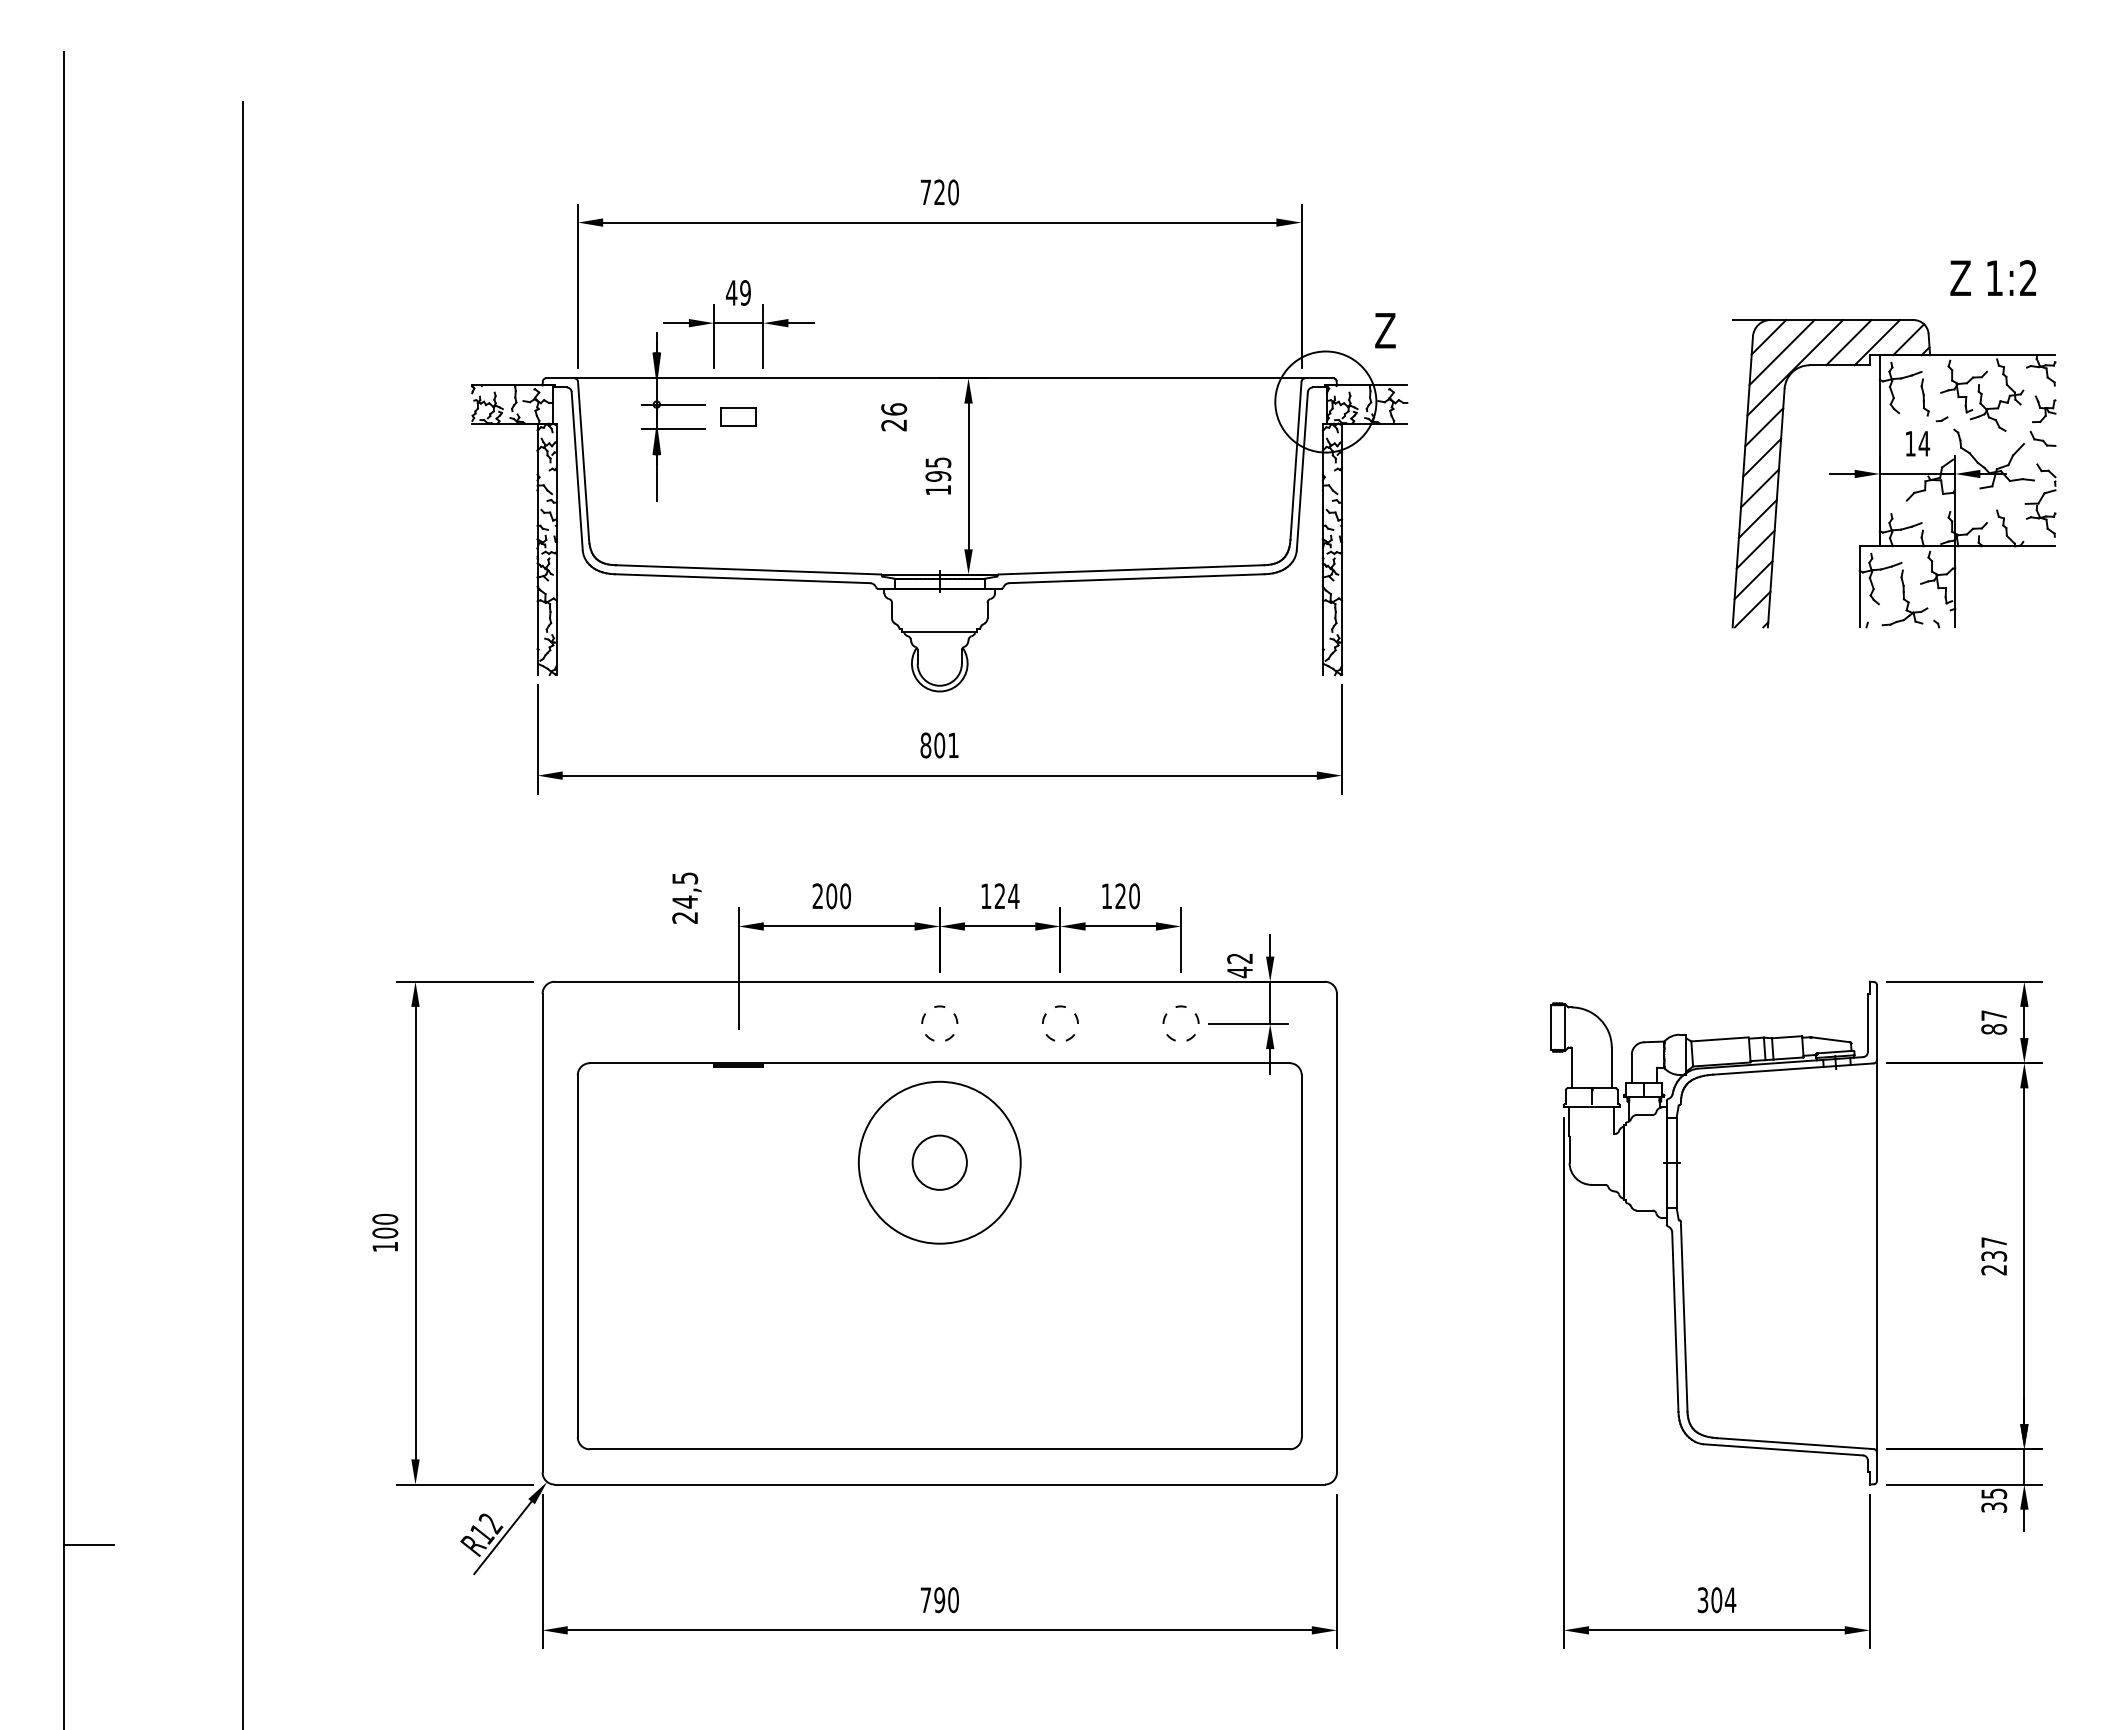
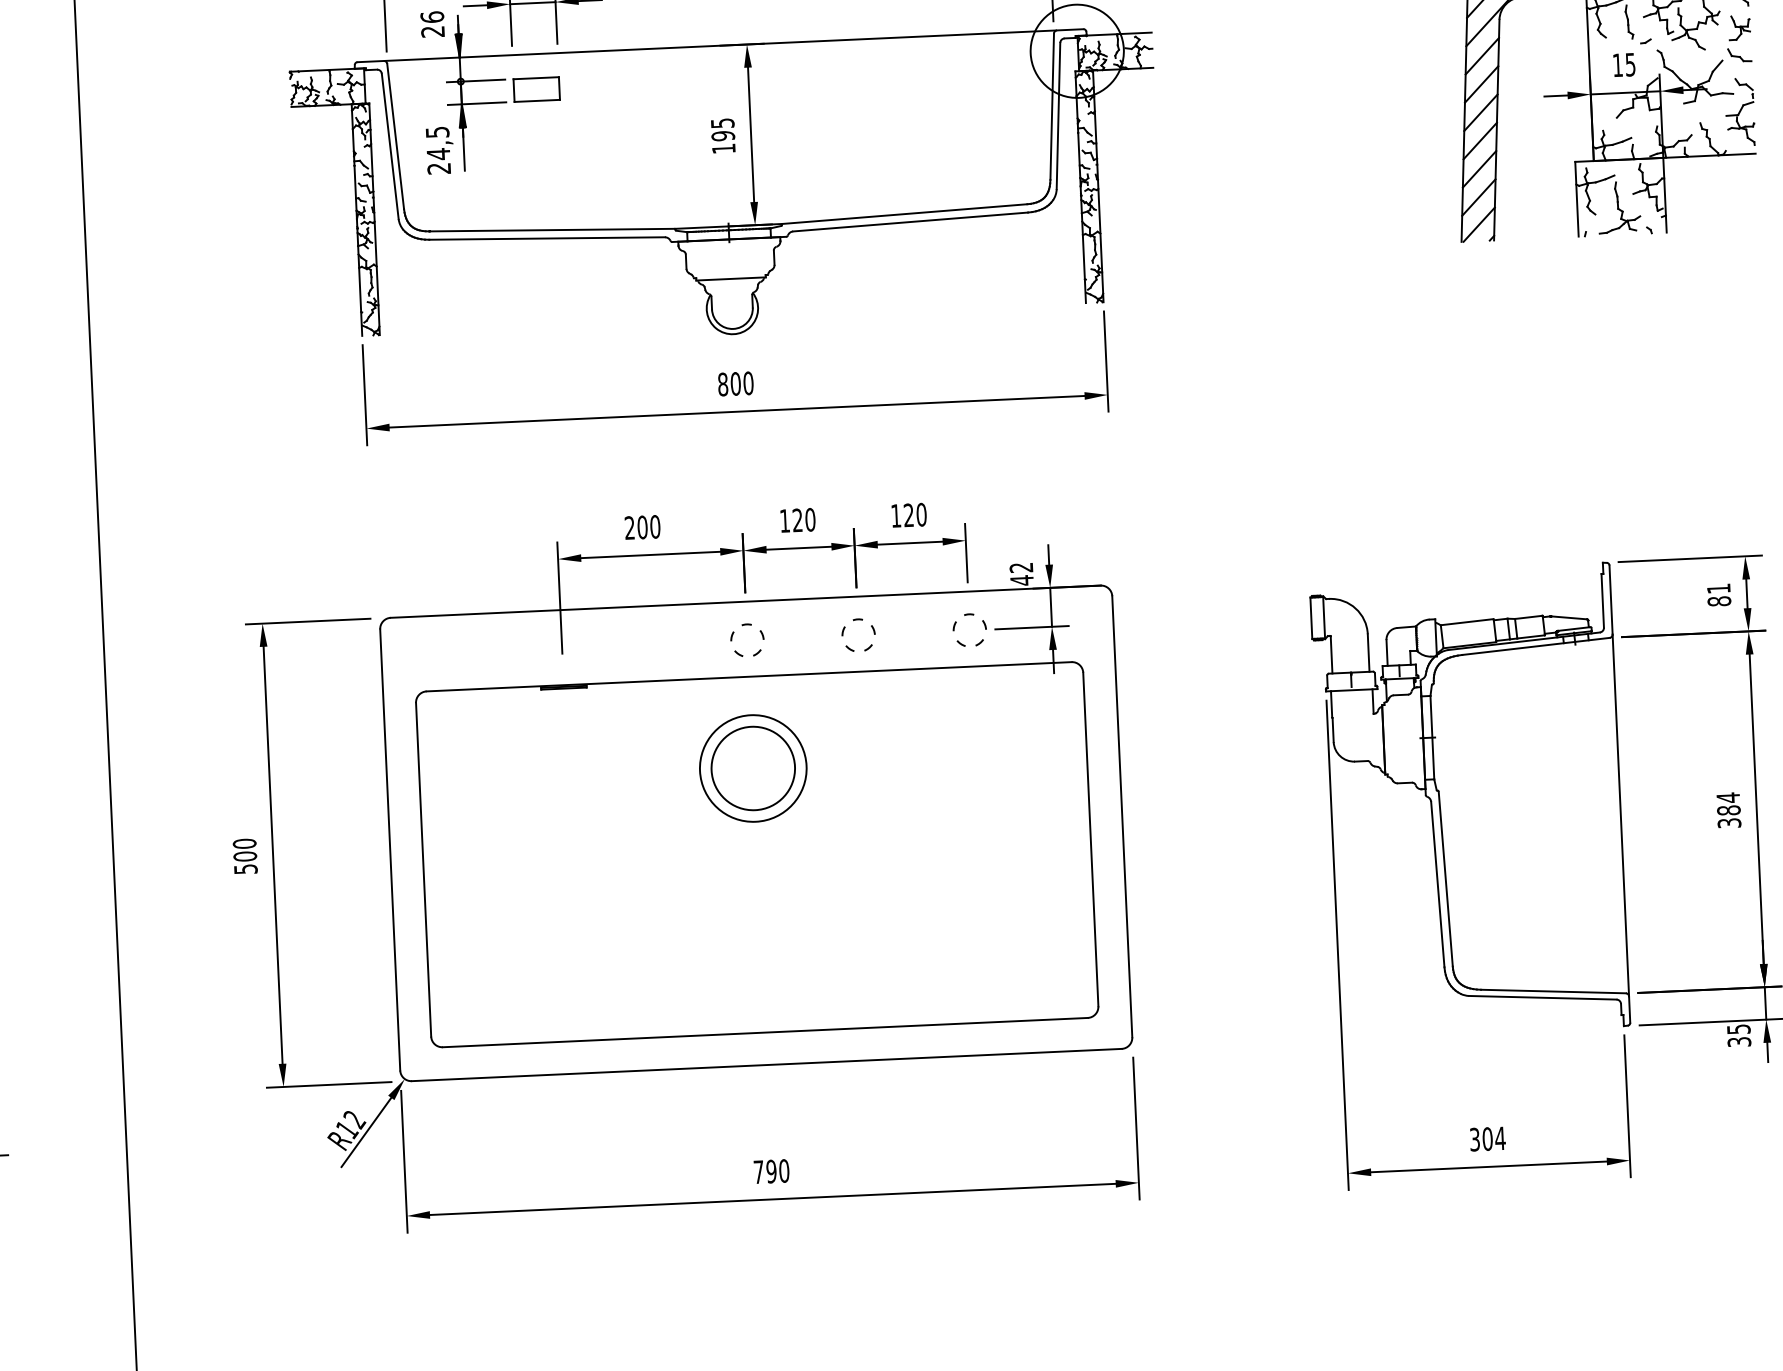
part: (738, 416) -> (536, 89), size x1.43
text: (894, 417) -> (433, 24), moved
text: (1924, 443) -> (1630, 64), 14 -> 15
text: (953, 745) -> (748, 383), 801 -> 800
text: (1013, 896) -> (810, 520), 124 -> 120
text: (686, 897) -> (439, 149), moved
text: (1993, 1015) -> (1718, 588), 87 -> 81
circle: (939, 1162) -> (753, 768), size x0.71
circle: (939, 1162) -> (753, 768), size x1.67
text: (385, 1247) -> (246, 869), 100 -> 500
text: (1994, 1255) -> (1729, 809), 237 -> 384

